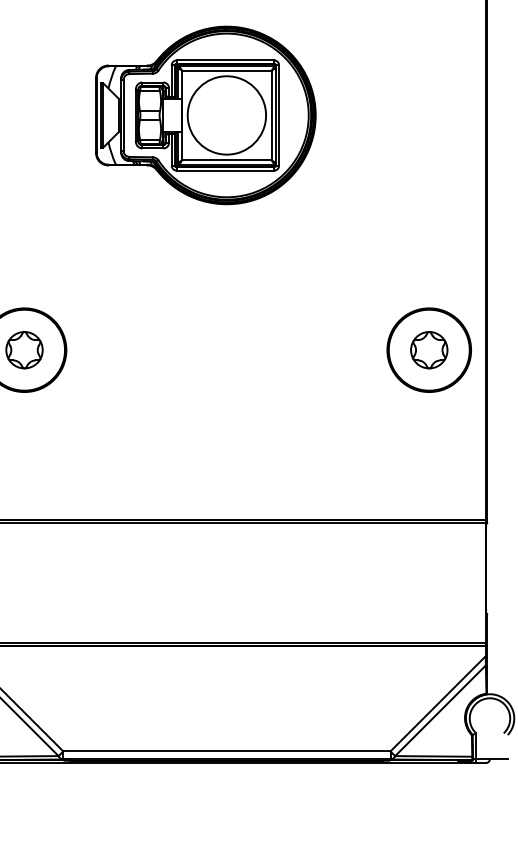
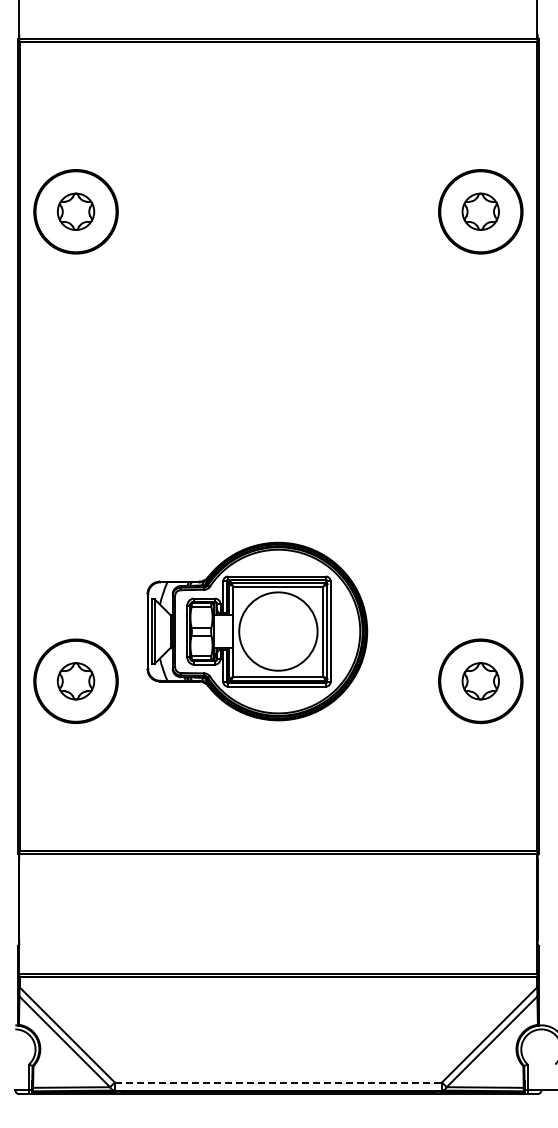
part: (205, 115) -> (257, 631), moved
line: (226, 751) -> (278, 1082), solid -> dashed

